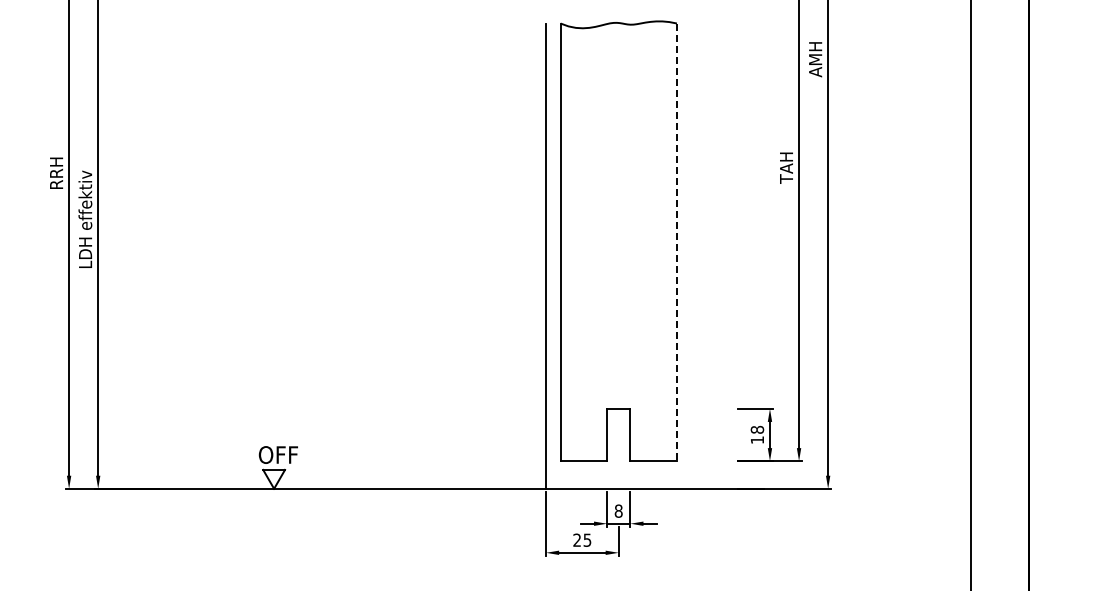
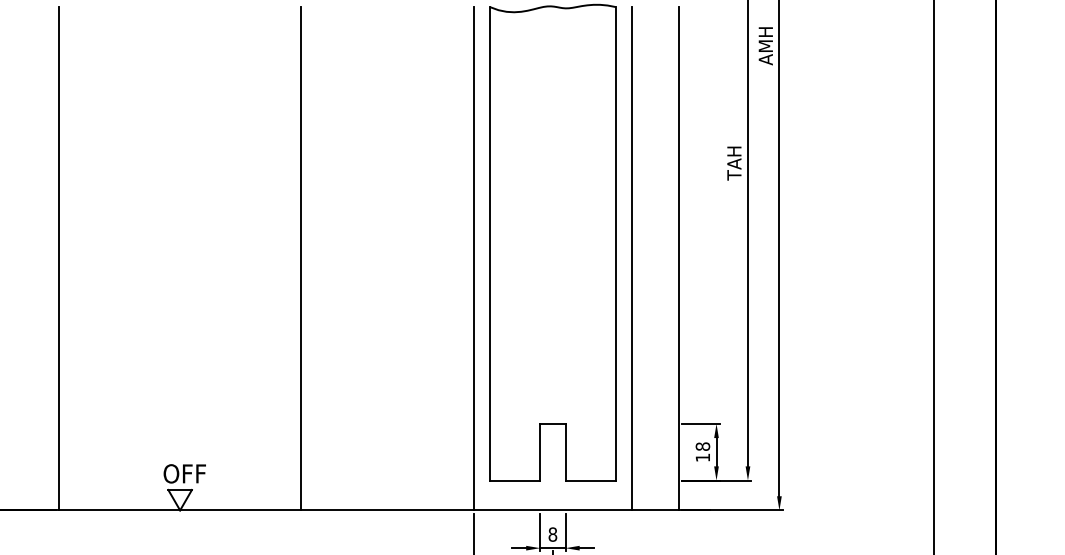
line: (676, 242) -> (615, 243), dashed -> solid
line: (162, 255) -> (59, 258), added
line: (386, 255) -> (301, 258), added
line: (691, 255) -> (631, 258), added
line: (735, 255) -> (679, 258), added

